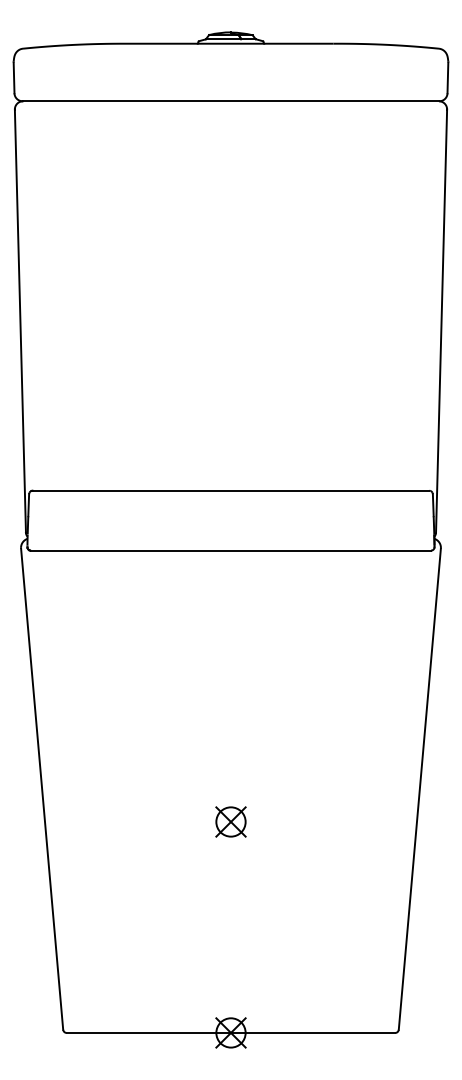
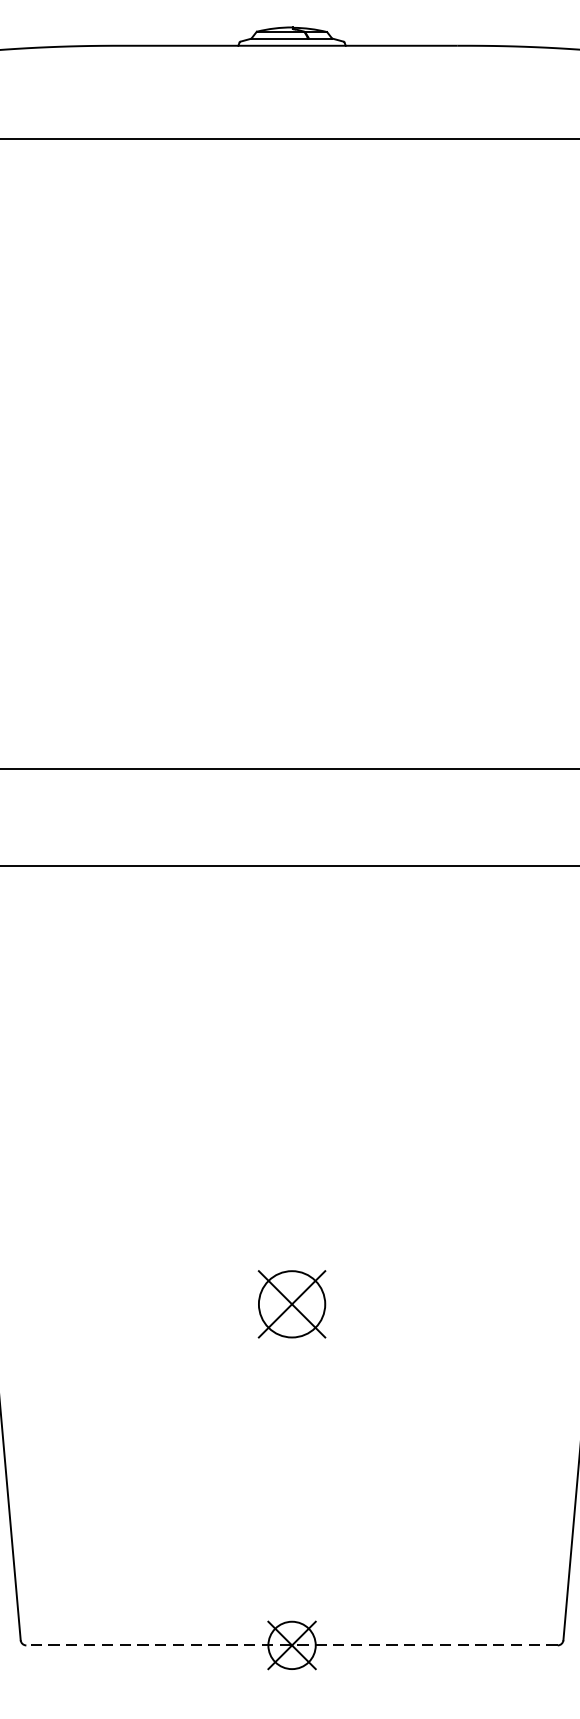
part: (230, 821) -> (291, 1303), size x1.4
line: (230, 1032) -> (291, 1644), solid -> dashed

